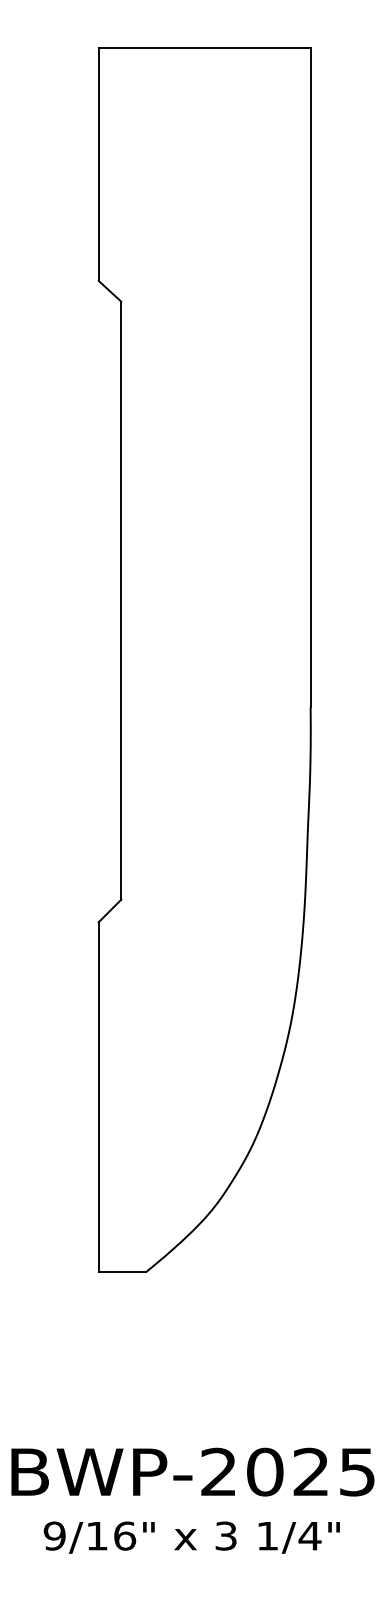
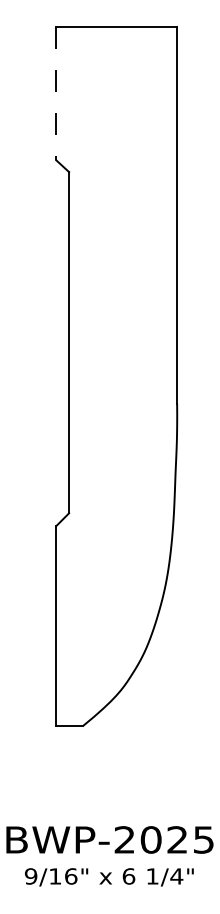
line: (99, 165) -> (56, 94), solid -> dashed
text: (225, 1536) -> (128, 876), 3 -> 6

